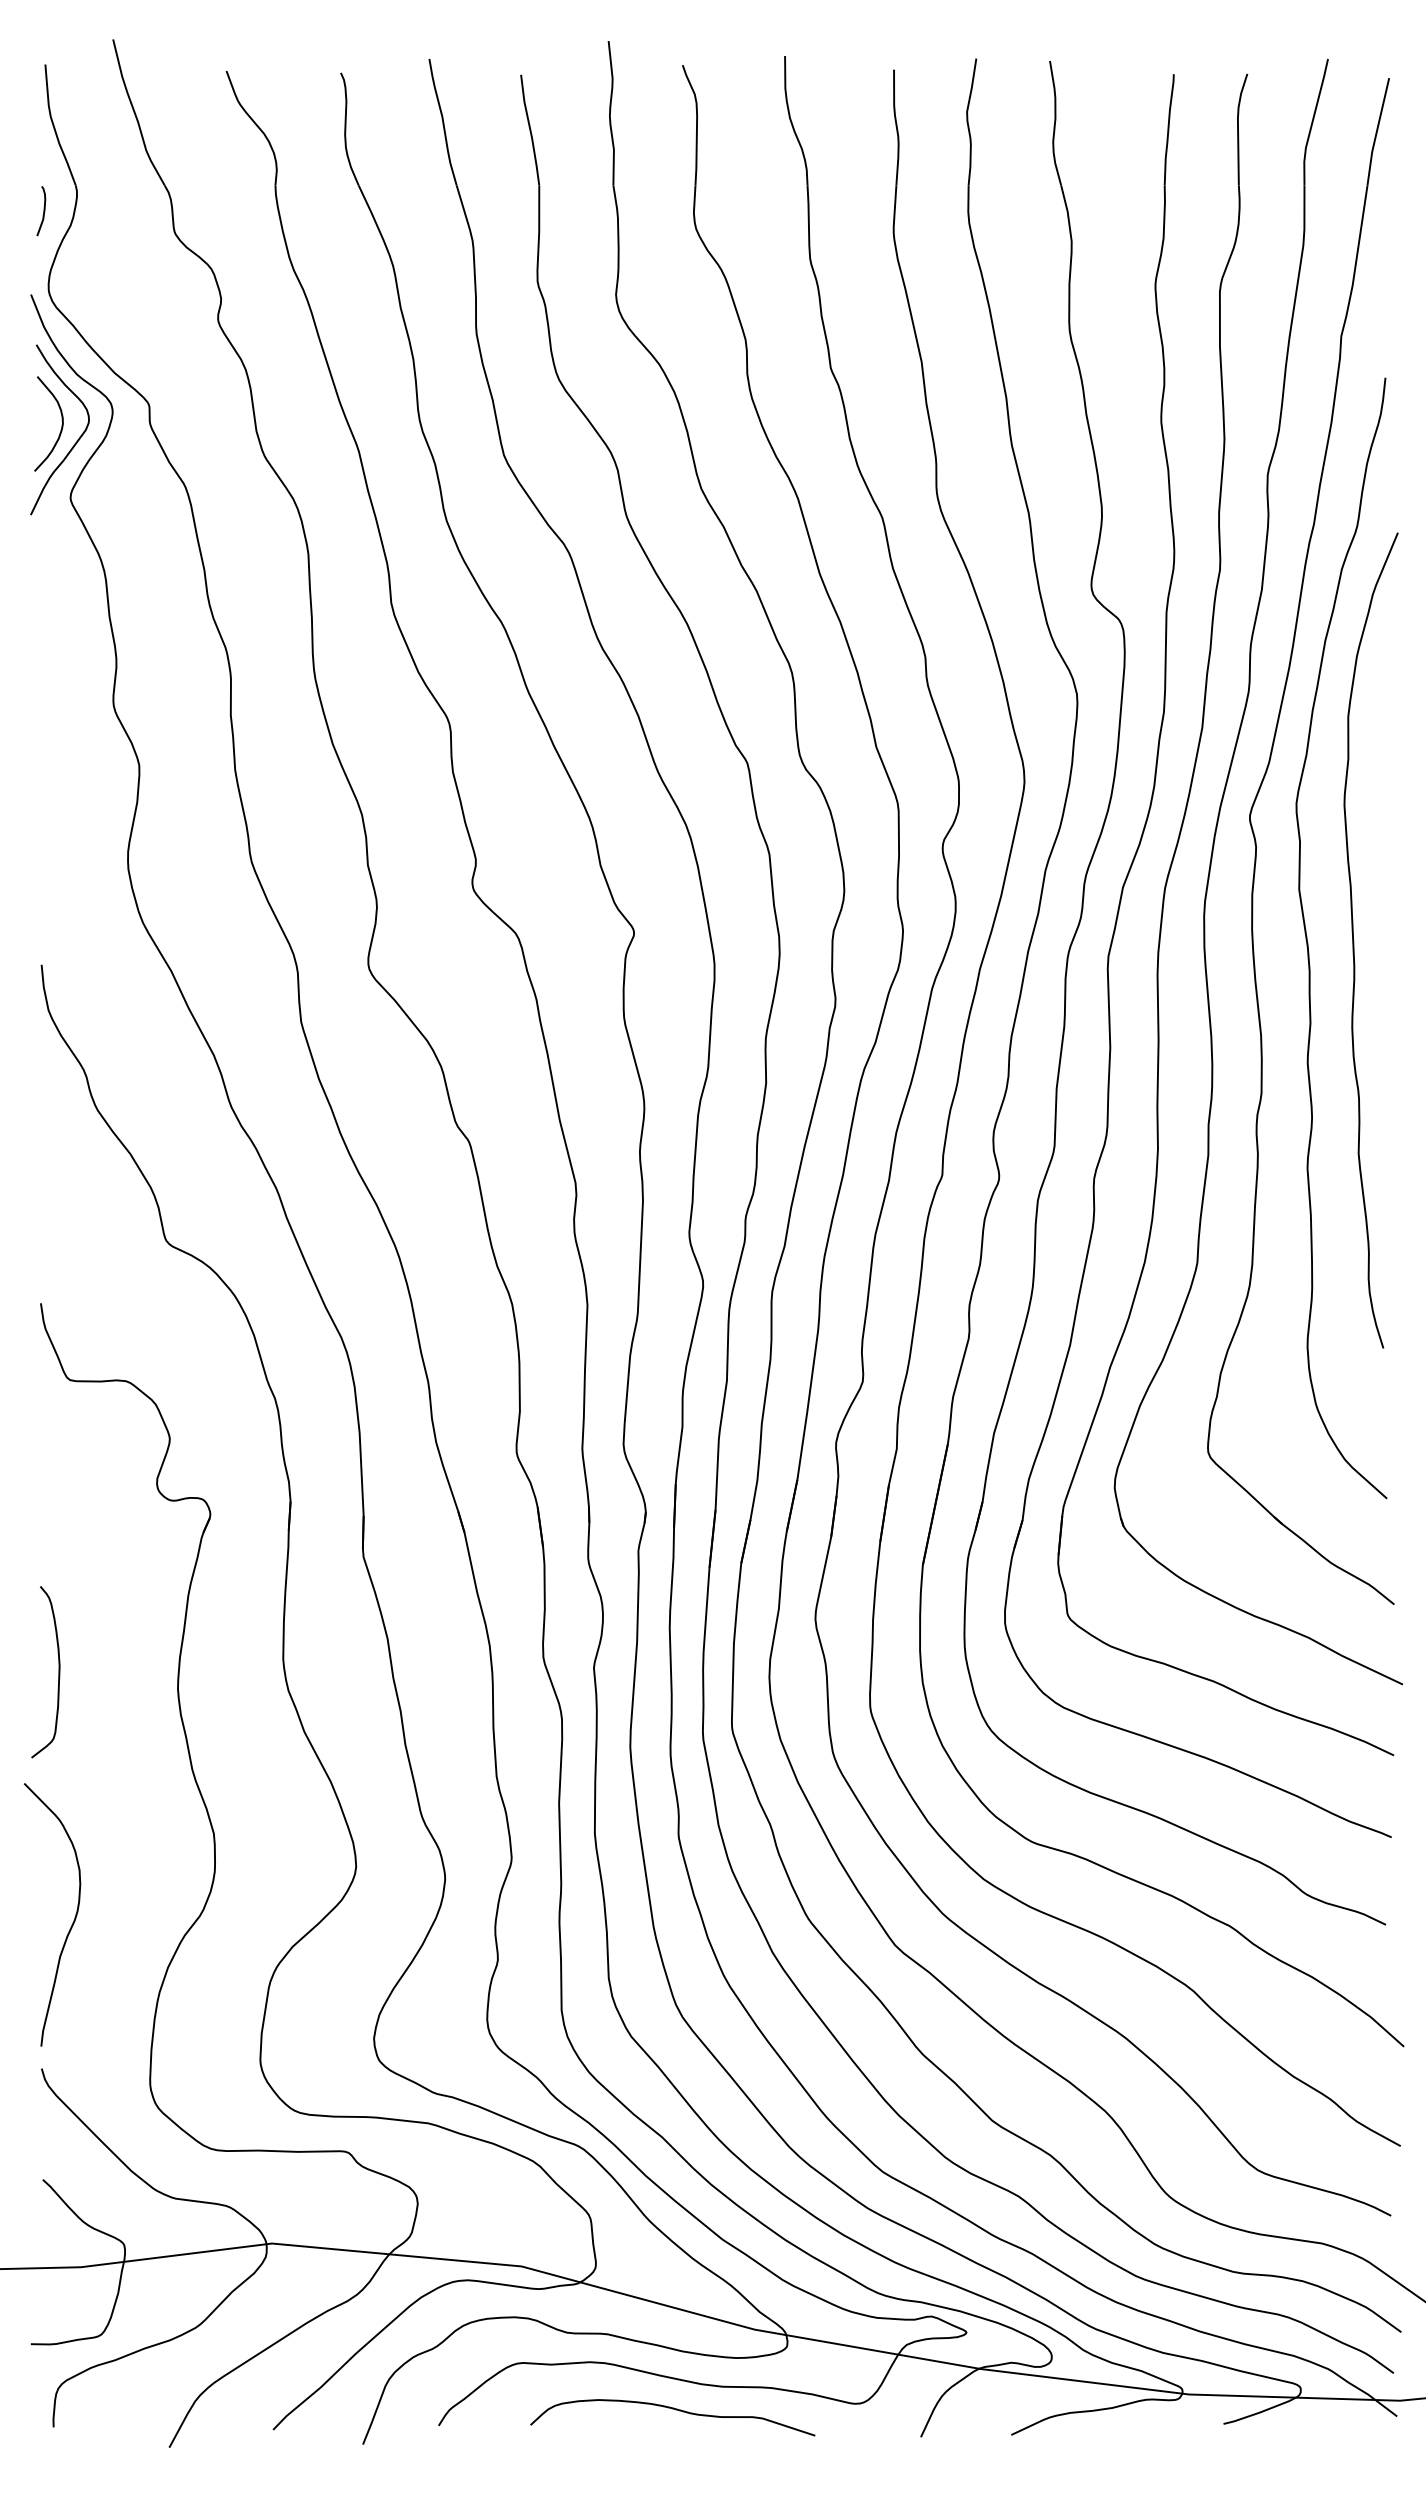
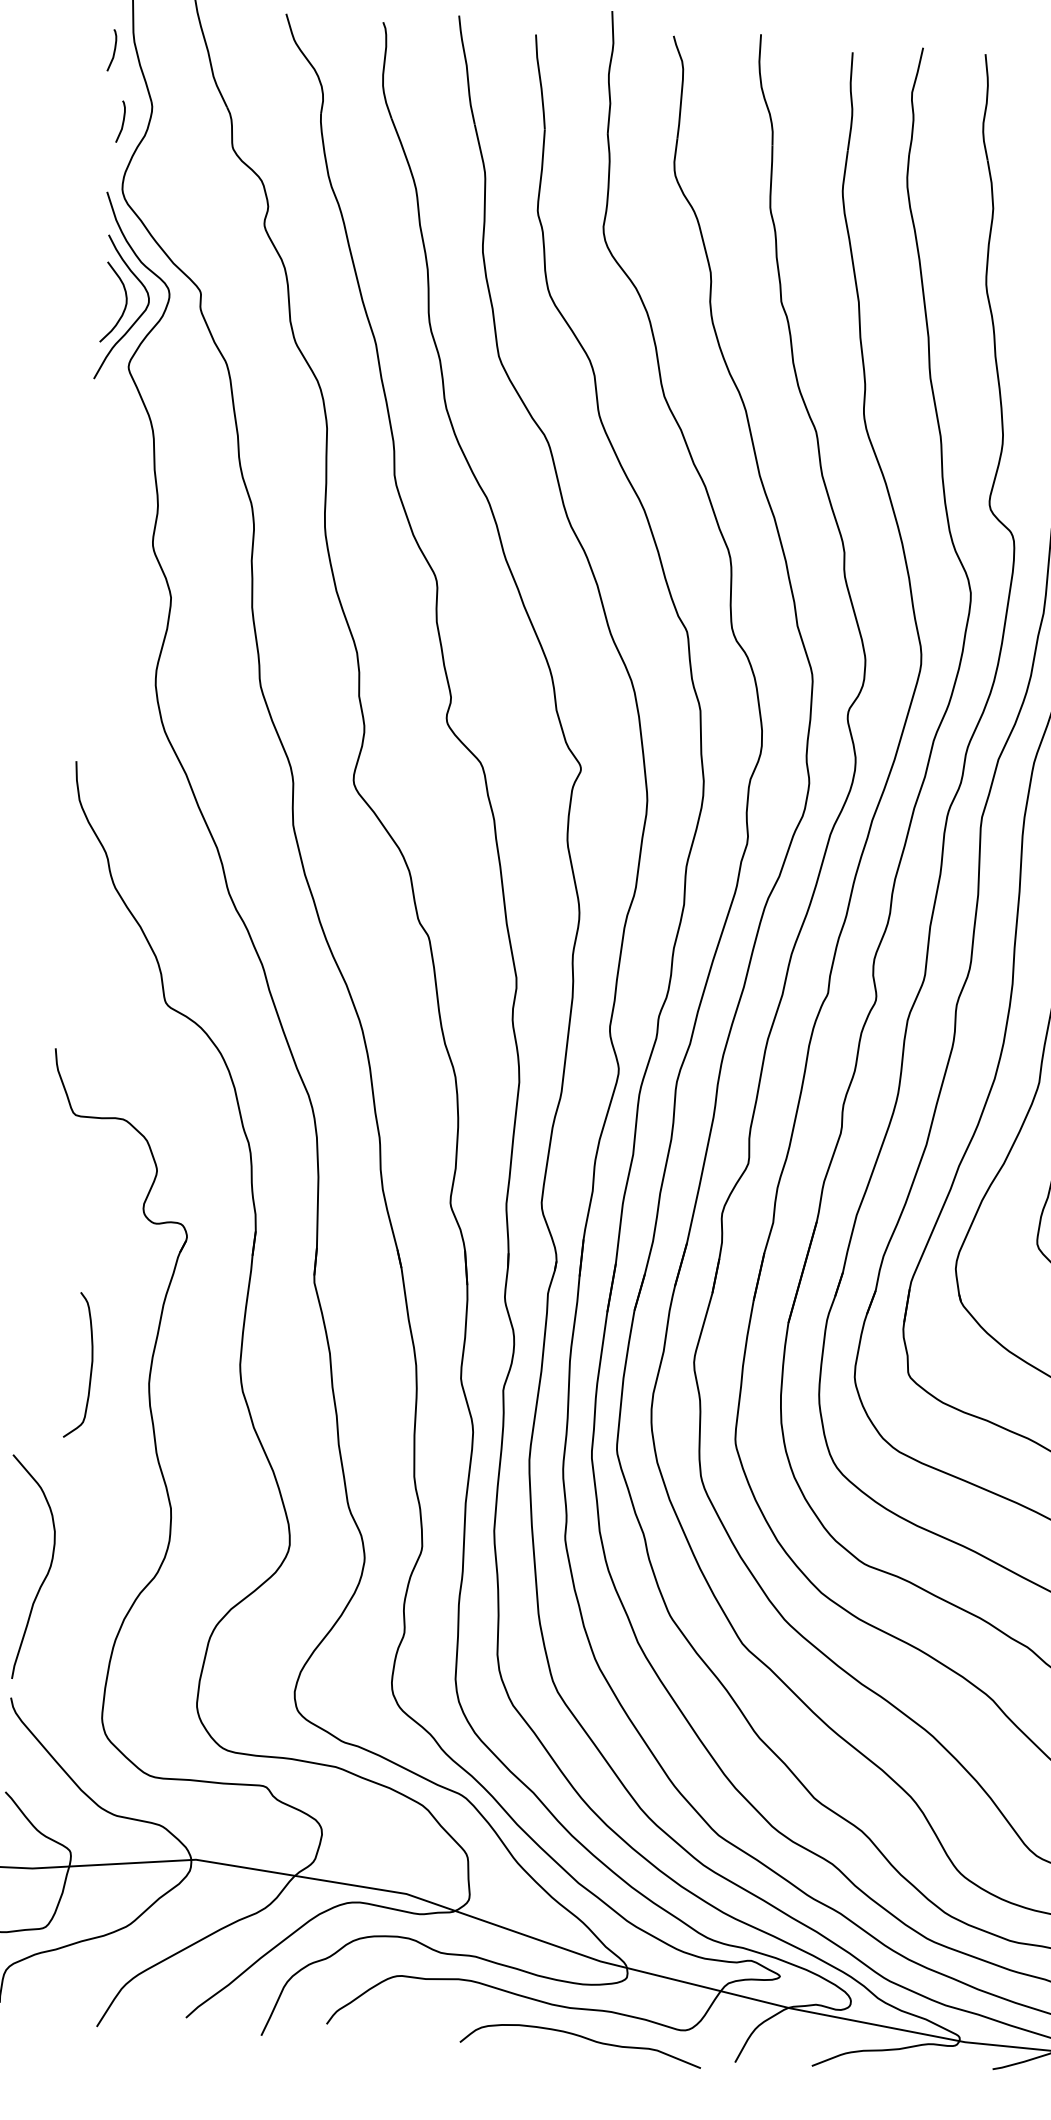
curve: (27, 128) -> (114, 50), added
curve: (58, 1672) -> (91, 1366), moved
curve: (675, 2410) -> (583, 2038), moved

